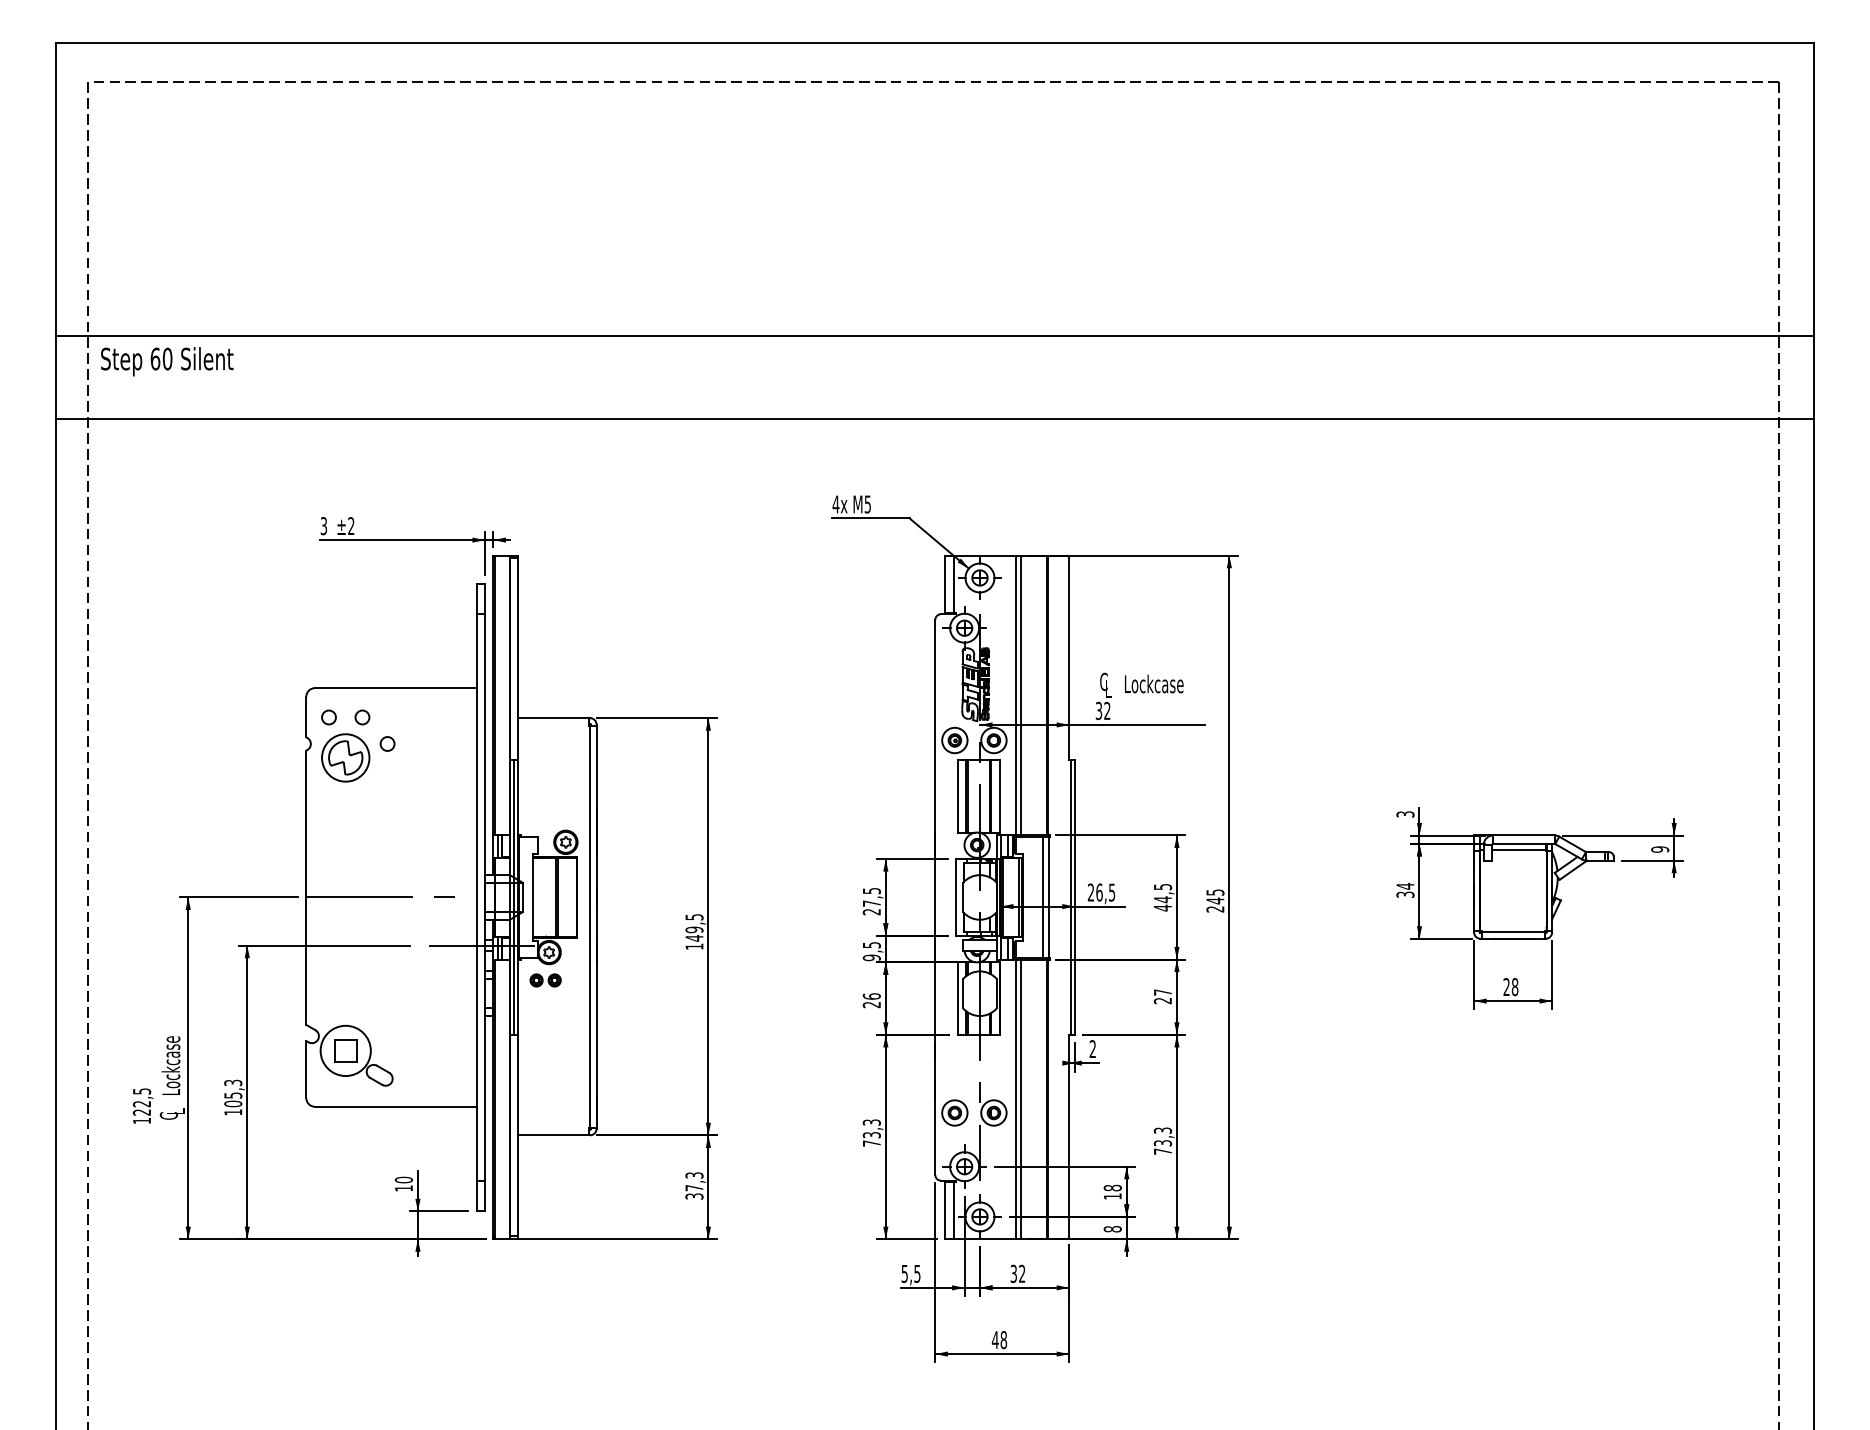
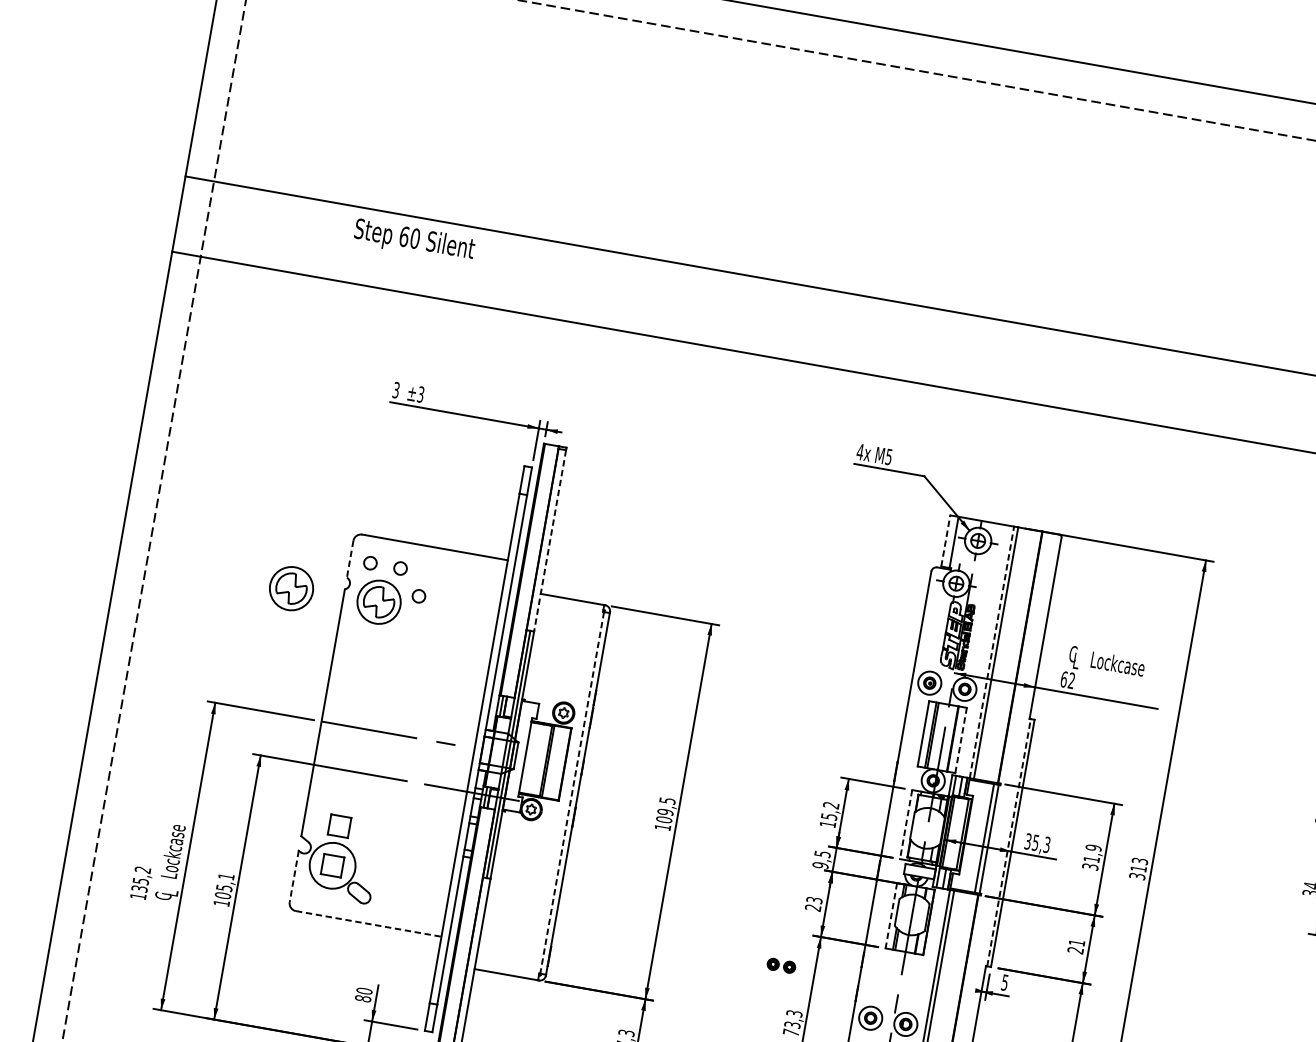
text: (167, 361) -> (414, 240), moved
text: (351, 526) -> (420, 394), ±2 -> ±3
line: (945, 583) -> (946, 540), solid -> dashed
line: (518, 659) -> (550, 541), solid -> dashed
line: (1016, 695) -> (992, 652), solid -> dashed
text: (1098, 710) -> (1063, 678), 32 -> 62
line: (306, 717) -> (350, 559), solid -> dashed
part: (248, 759) -> (291, 588), added
line: (999, 795) -> (961, 739), solid -> dashed
text: (1101, 892) -> (1037, 843), 26,5 -> 35,3
line: (1070, 896) -> (1009, 841), solid -> dashed
line: (956, 897) -> (906, 824), solid -> dashed
text: (1162, 897) -> (1091, 857), 44,5 -> 31,9
text: (1215, 900) -> (1138, 868), 245 -> 313
text: (871, 901) -> (829, 814), 27,5 -> 15,2
line: (590, 927) -> (572, 793), solid -> dashed
text: (694, 937) -> (664, 819), 149,5 -> 109,5
part: (545, 980) -> (781, 965), moved
text: (1162, 992) -> (1076, 942), 27 -> 21
text: (871, 996) -> (814, 900), 26 -> 23
line: (957, 999) -> (891, 916), solid -> dashed
part: (345, 1006) -> (339, 825), added
text: (1092, 1049) -> (1004, 982), 2 -> 5
line: (306, 1069) -> (294, 876), solid -> dashed
text: (233, 1082) -> (226, 876), 105,3 -> 105,1
text: (141, 1101) -> (140, 878), 122,5 -> 135,2
line: (395, 1106) -> (368, 923), solid -> dashed
text: (403, 1188) -> (362, 998), 10 -> 80

